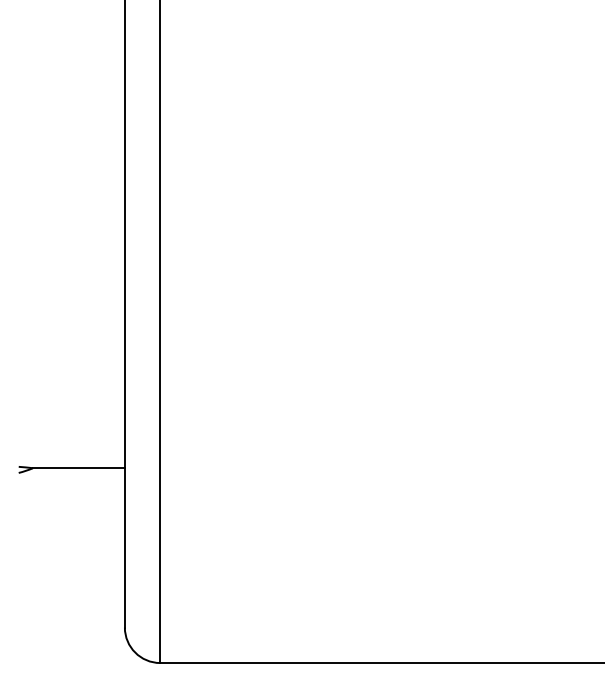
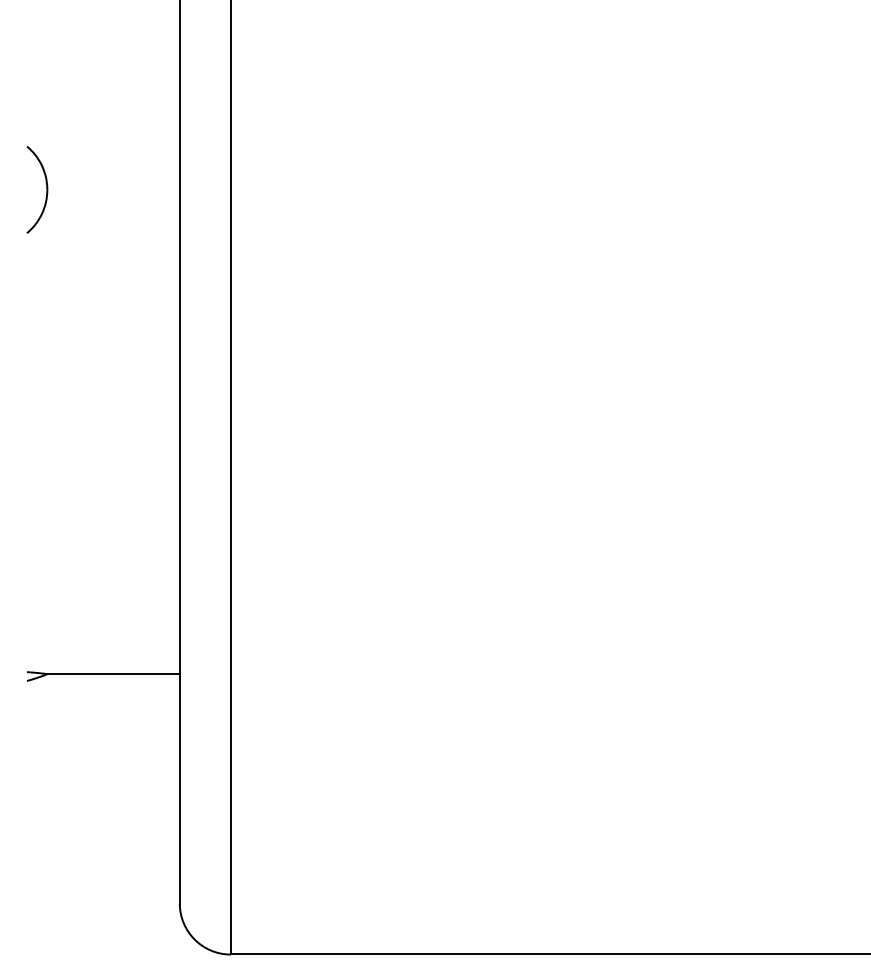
part: (31, 129) -> (45, 186), added

